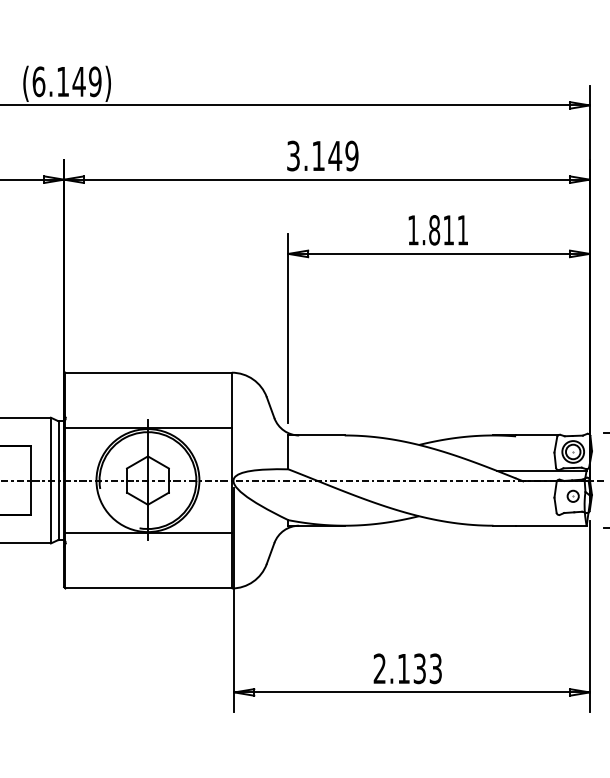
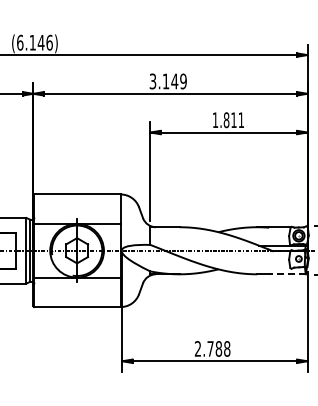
text: (95, 81) -> (49, 42), (6.149) -> (6.146)
line: (551, 526) -> (287, 274), solid -> dashed
text: (419, 667) -> (218, 348), 2.133 -> 2.788

